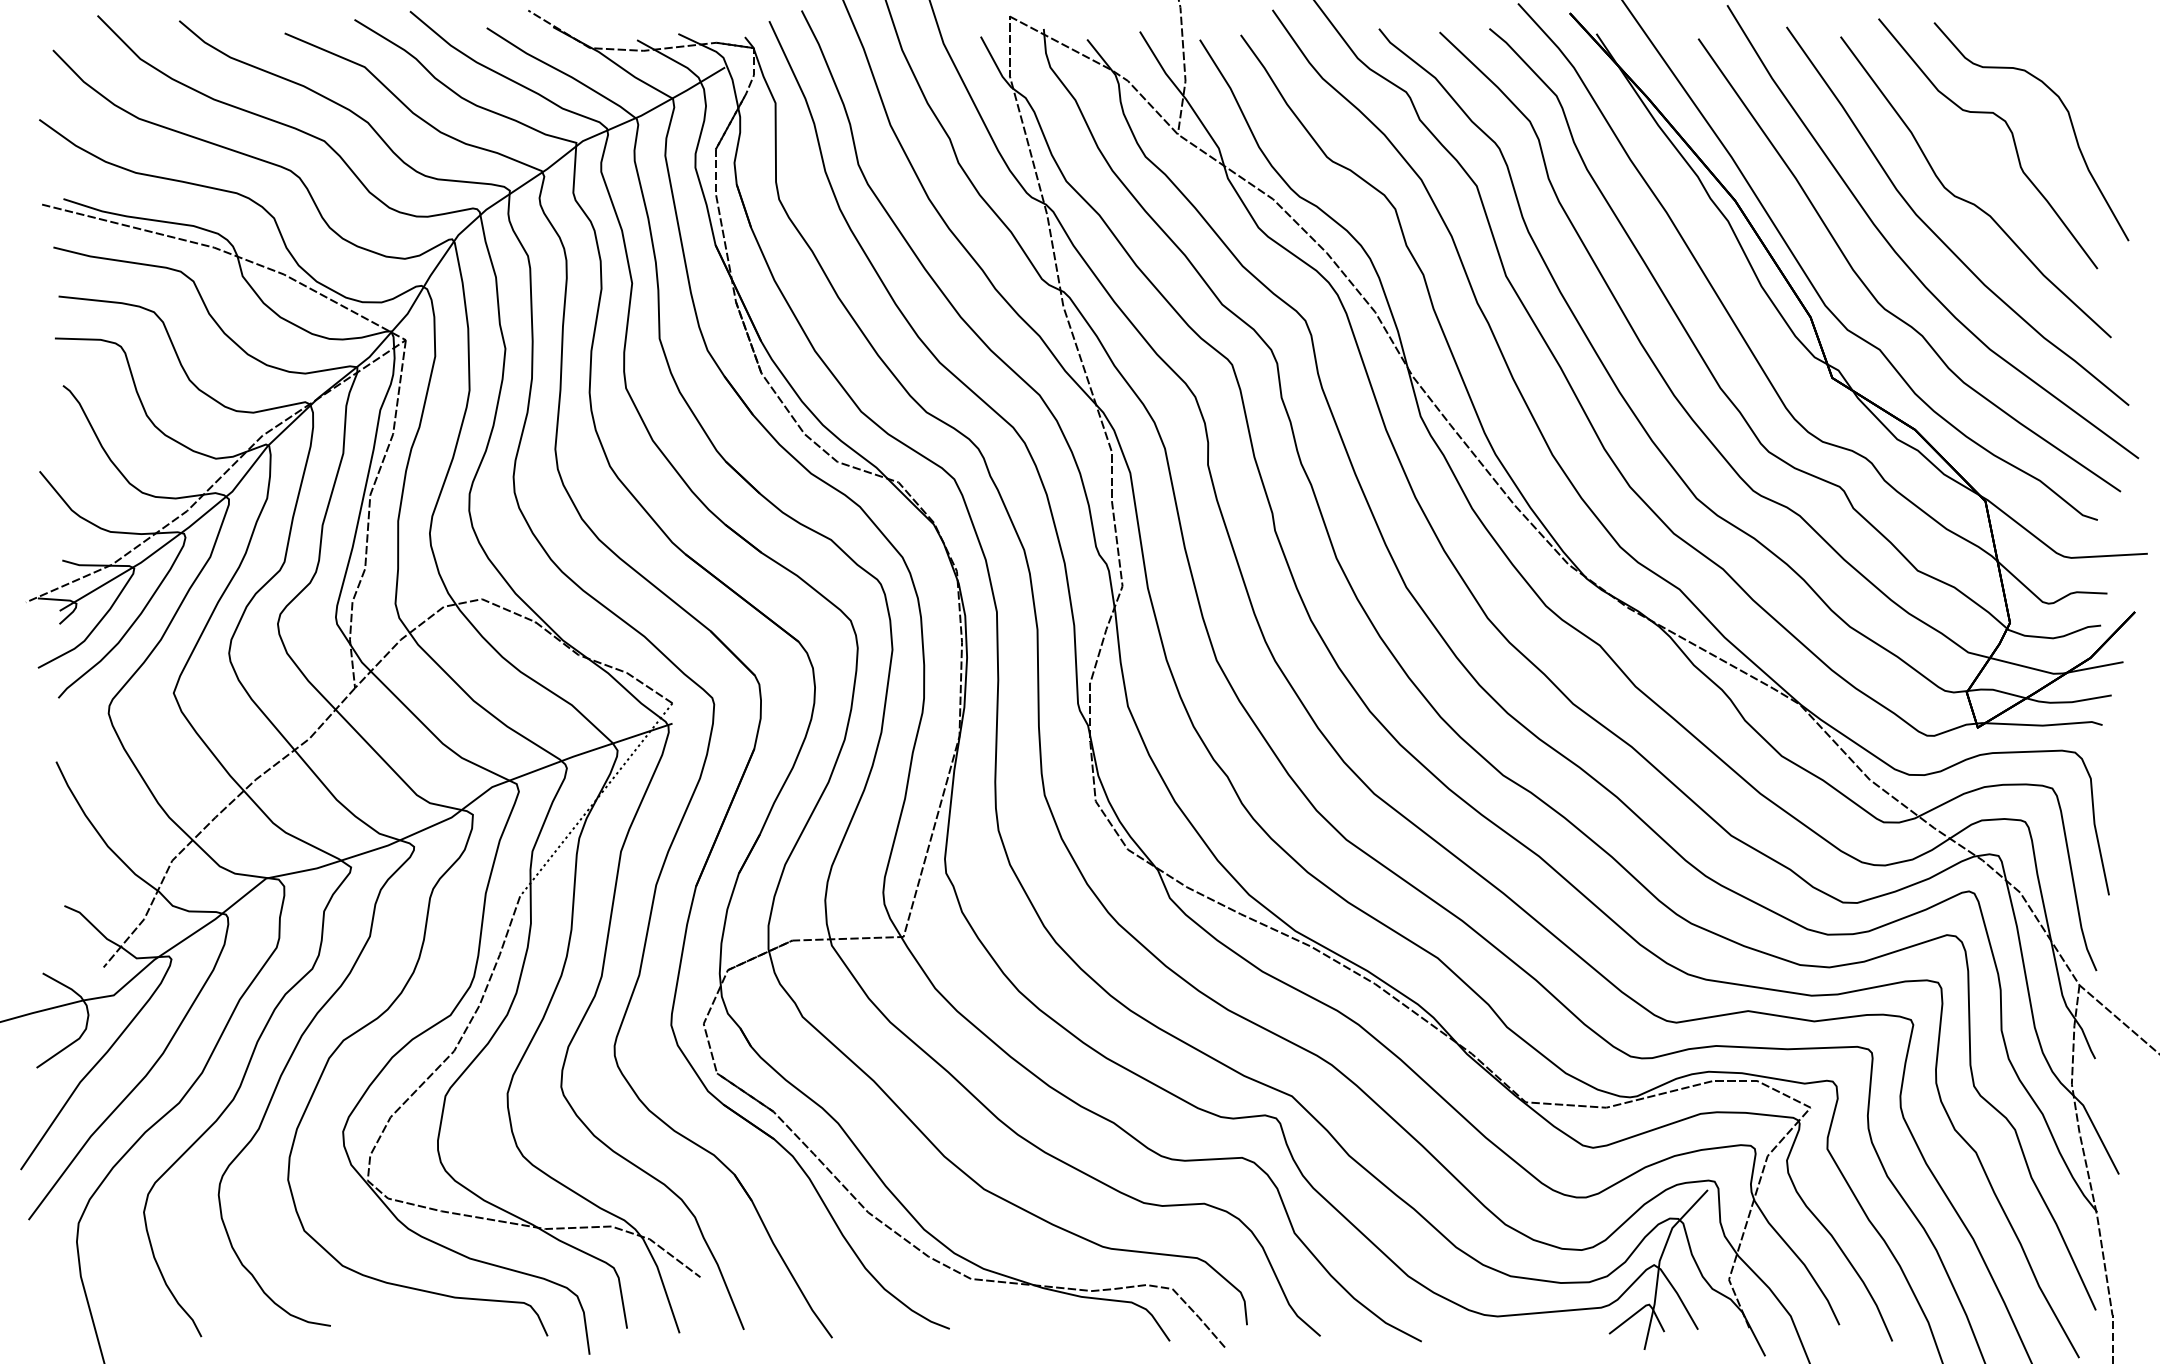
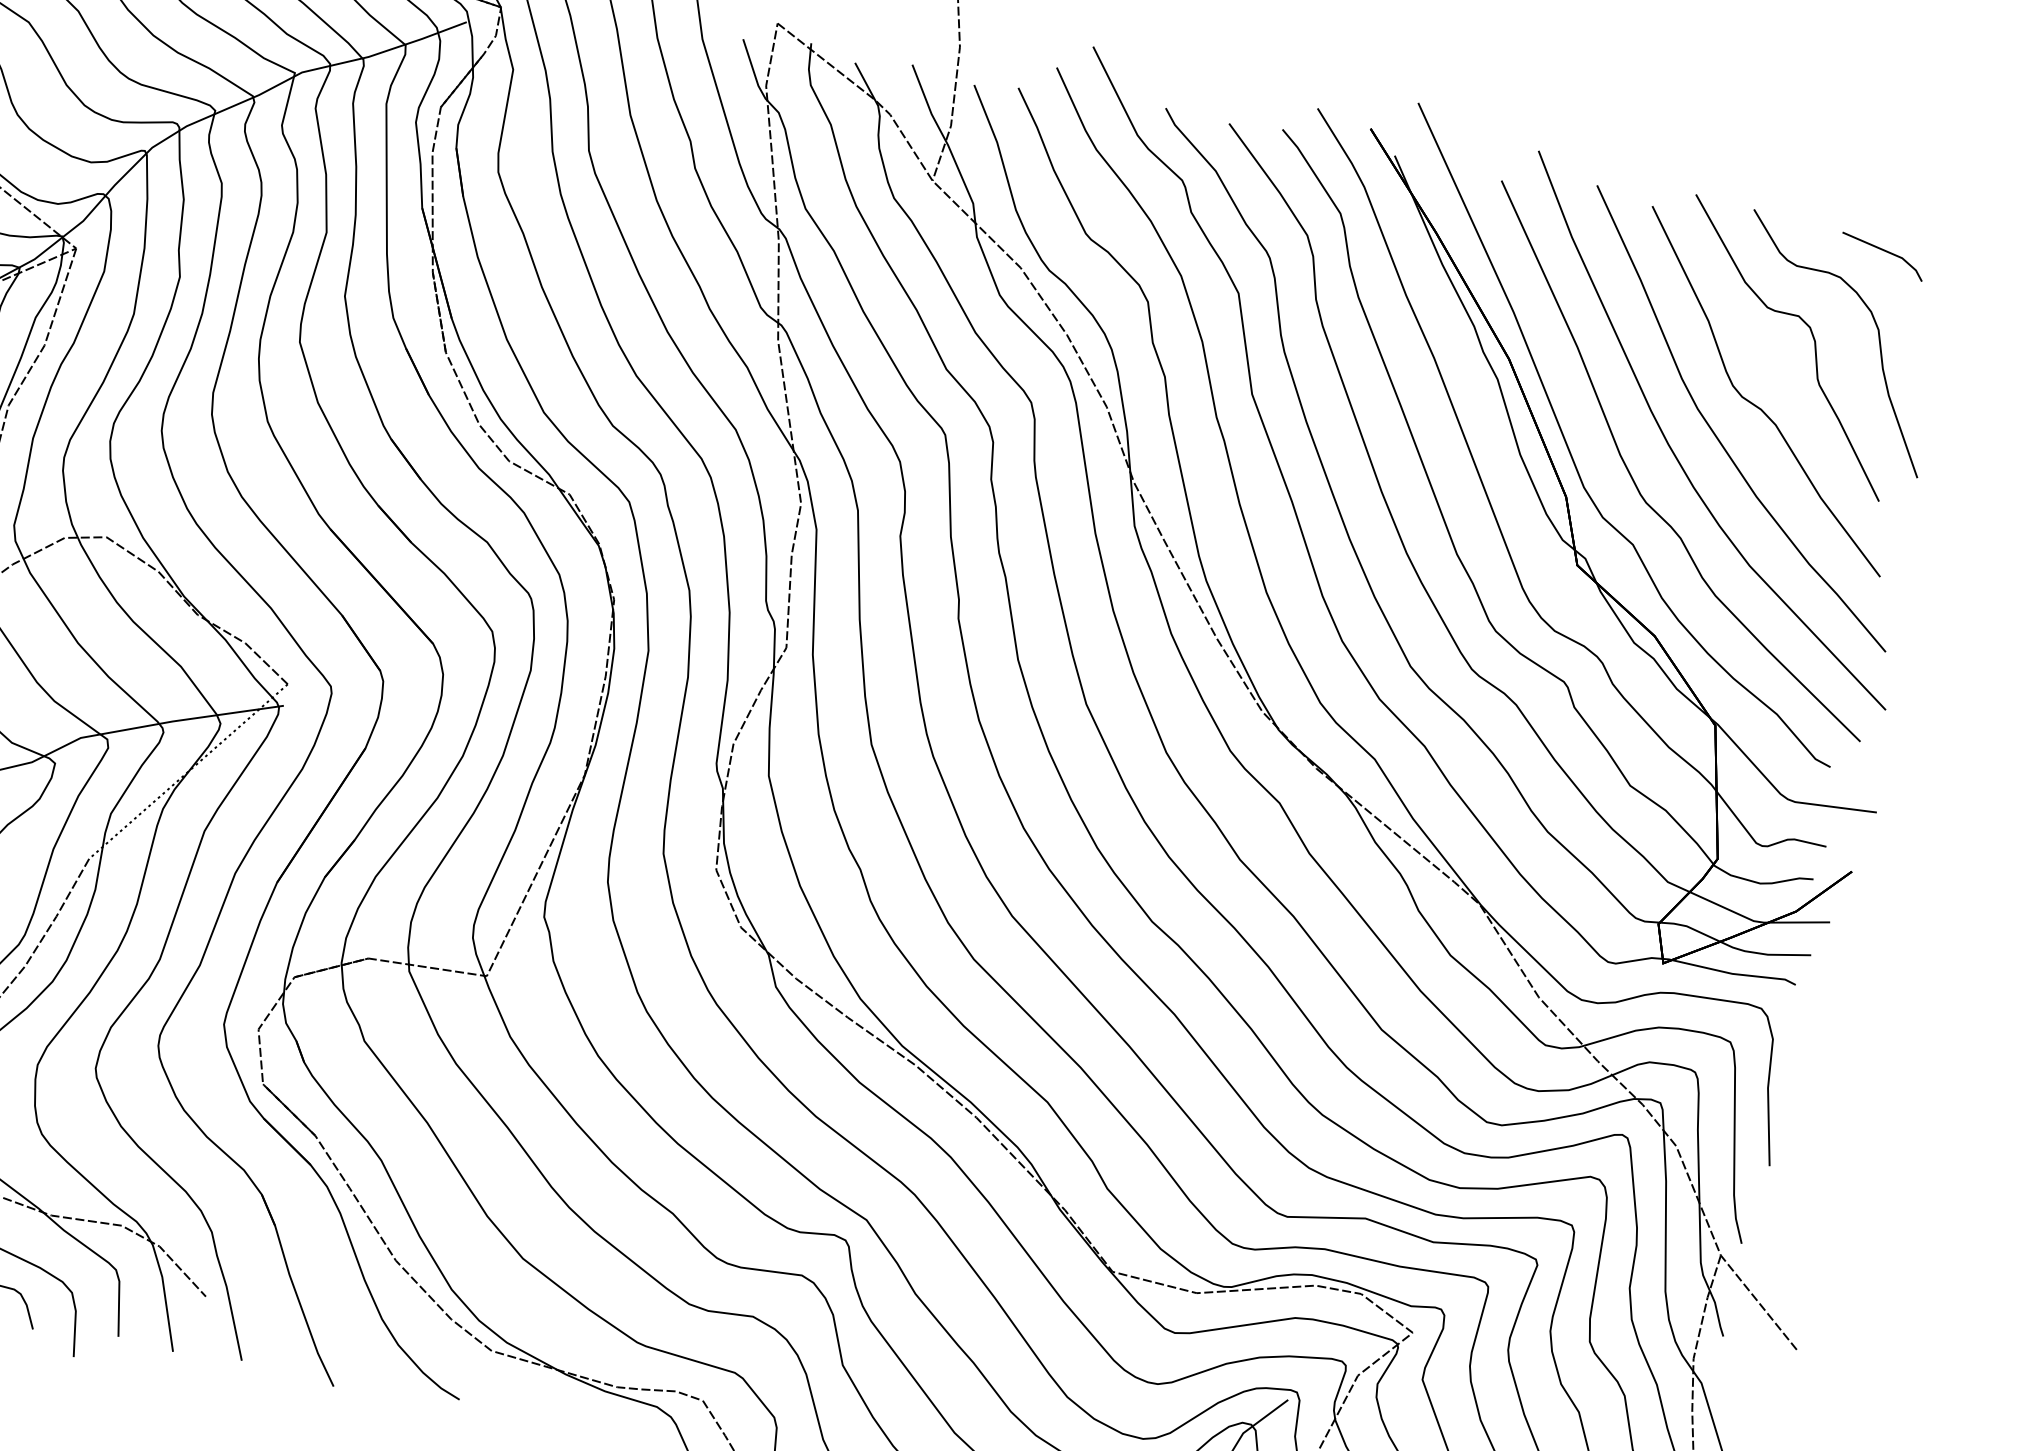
line: (2059, 39) -> (1883, 251), added

